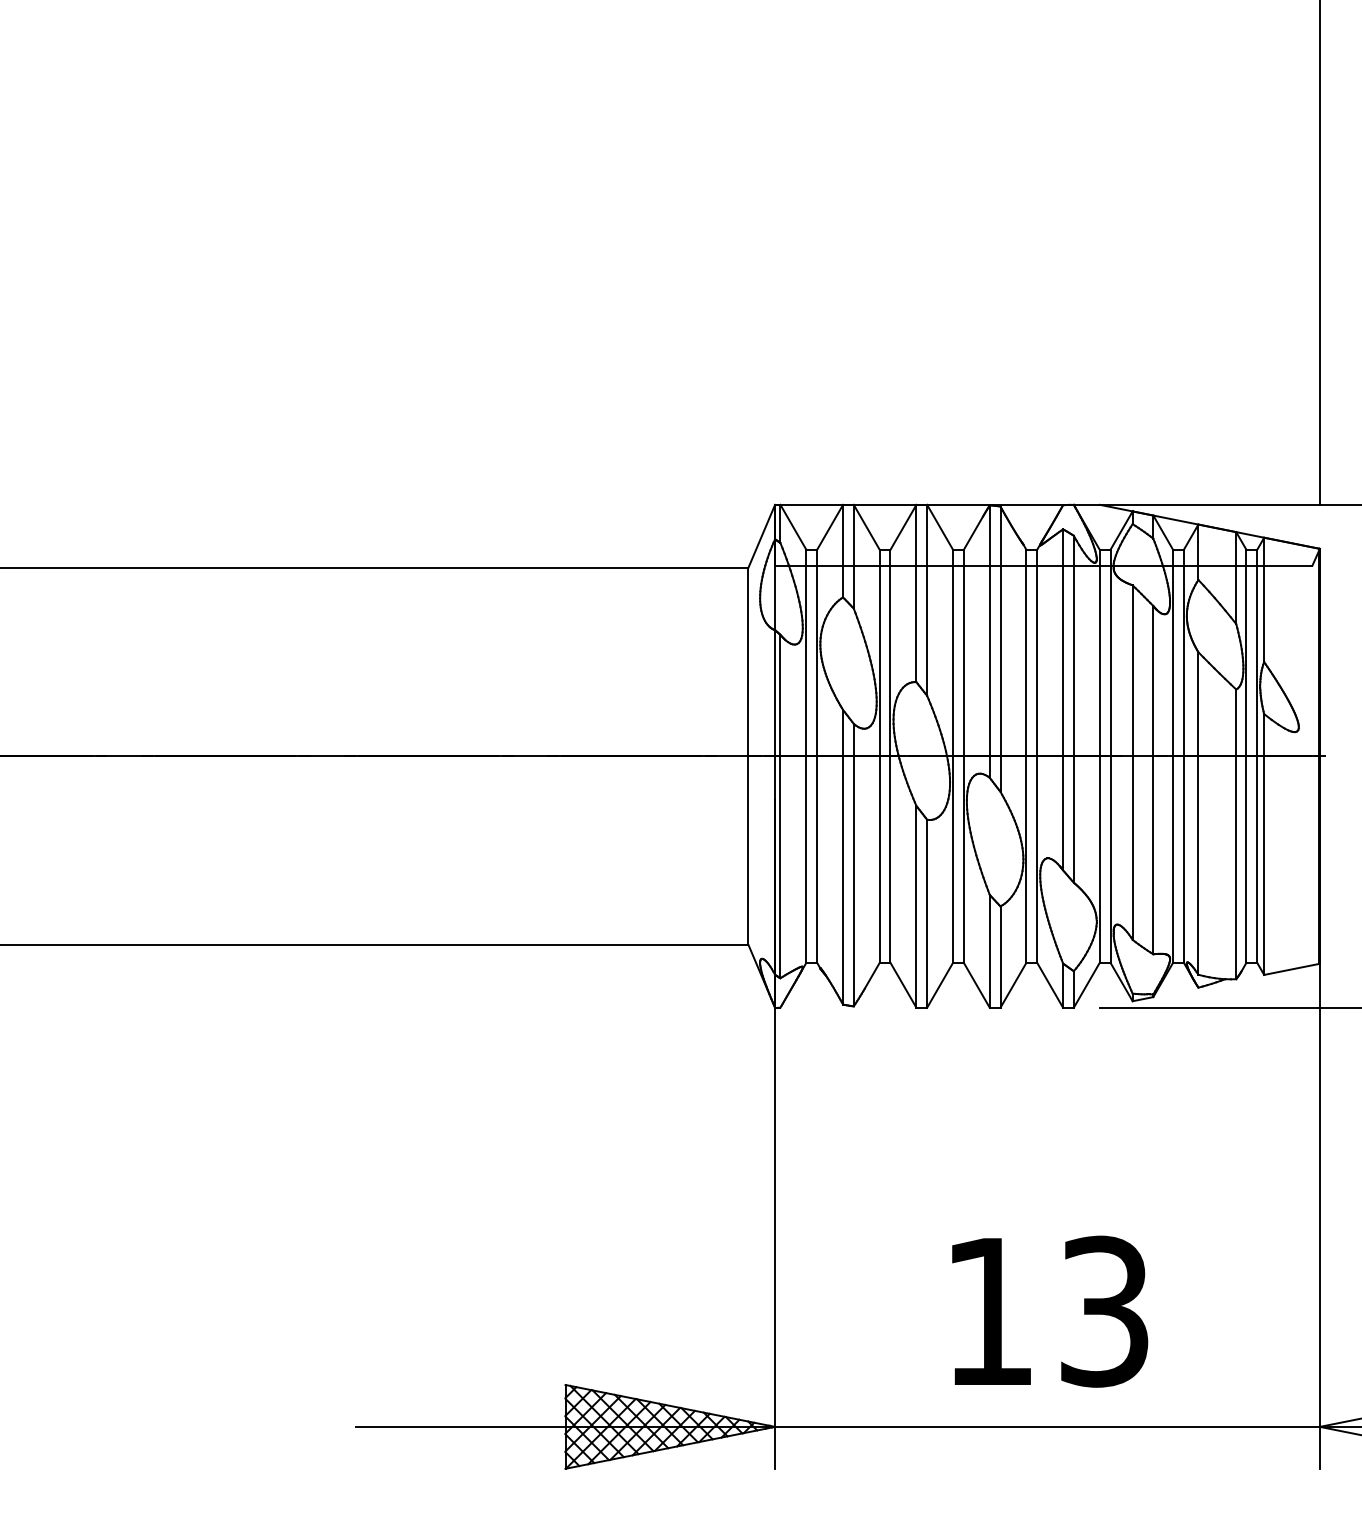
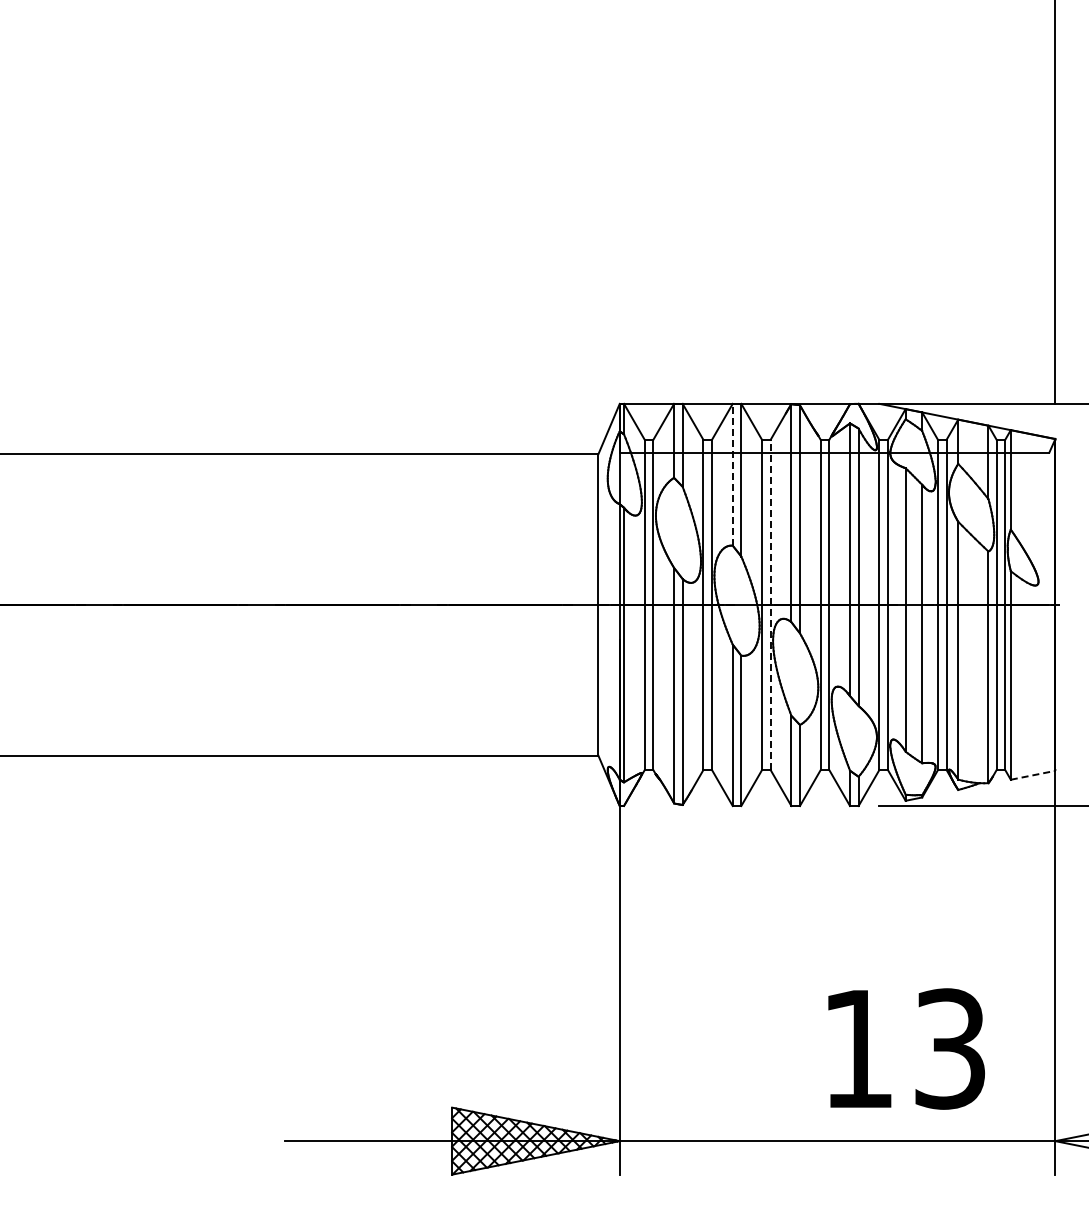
line: (916, 593) -> (732, 474), solid -> dashed
line: (963, 755) -> (770, 604), solid -> dashed
line: (1292, 969) -> (1033, 775), solid -> dashed
text: (1049, 1311) -> (906, 1048), moved

